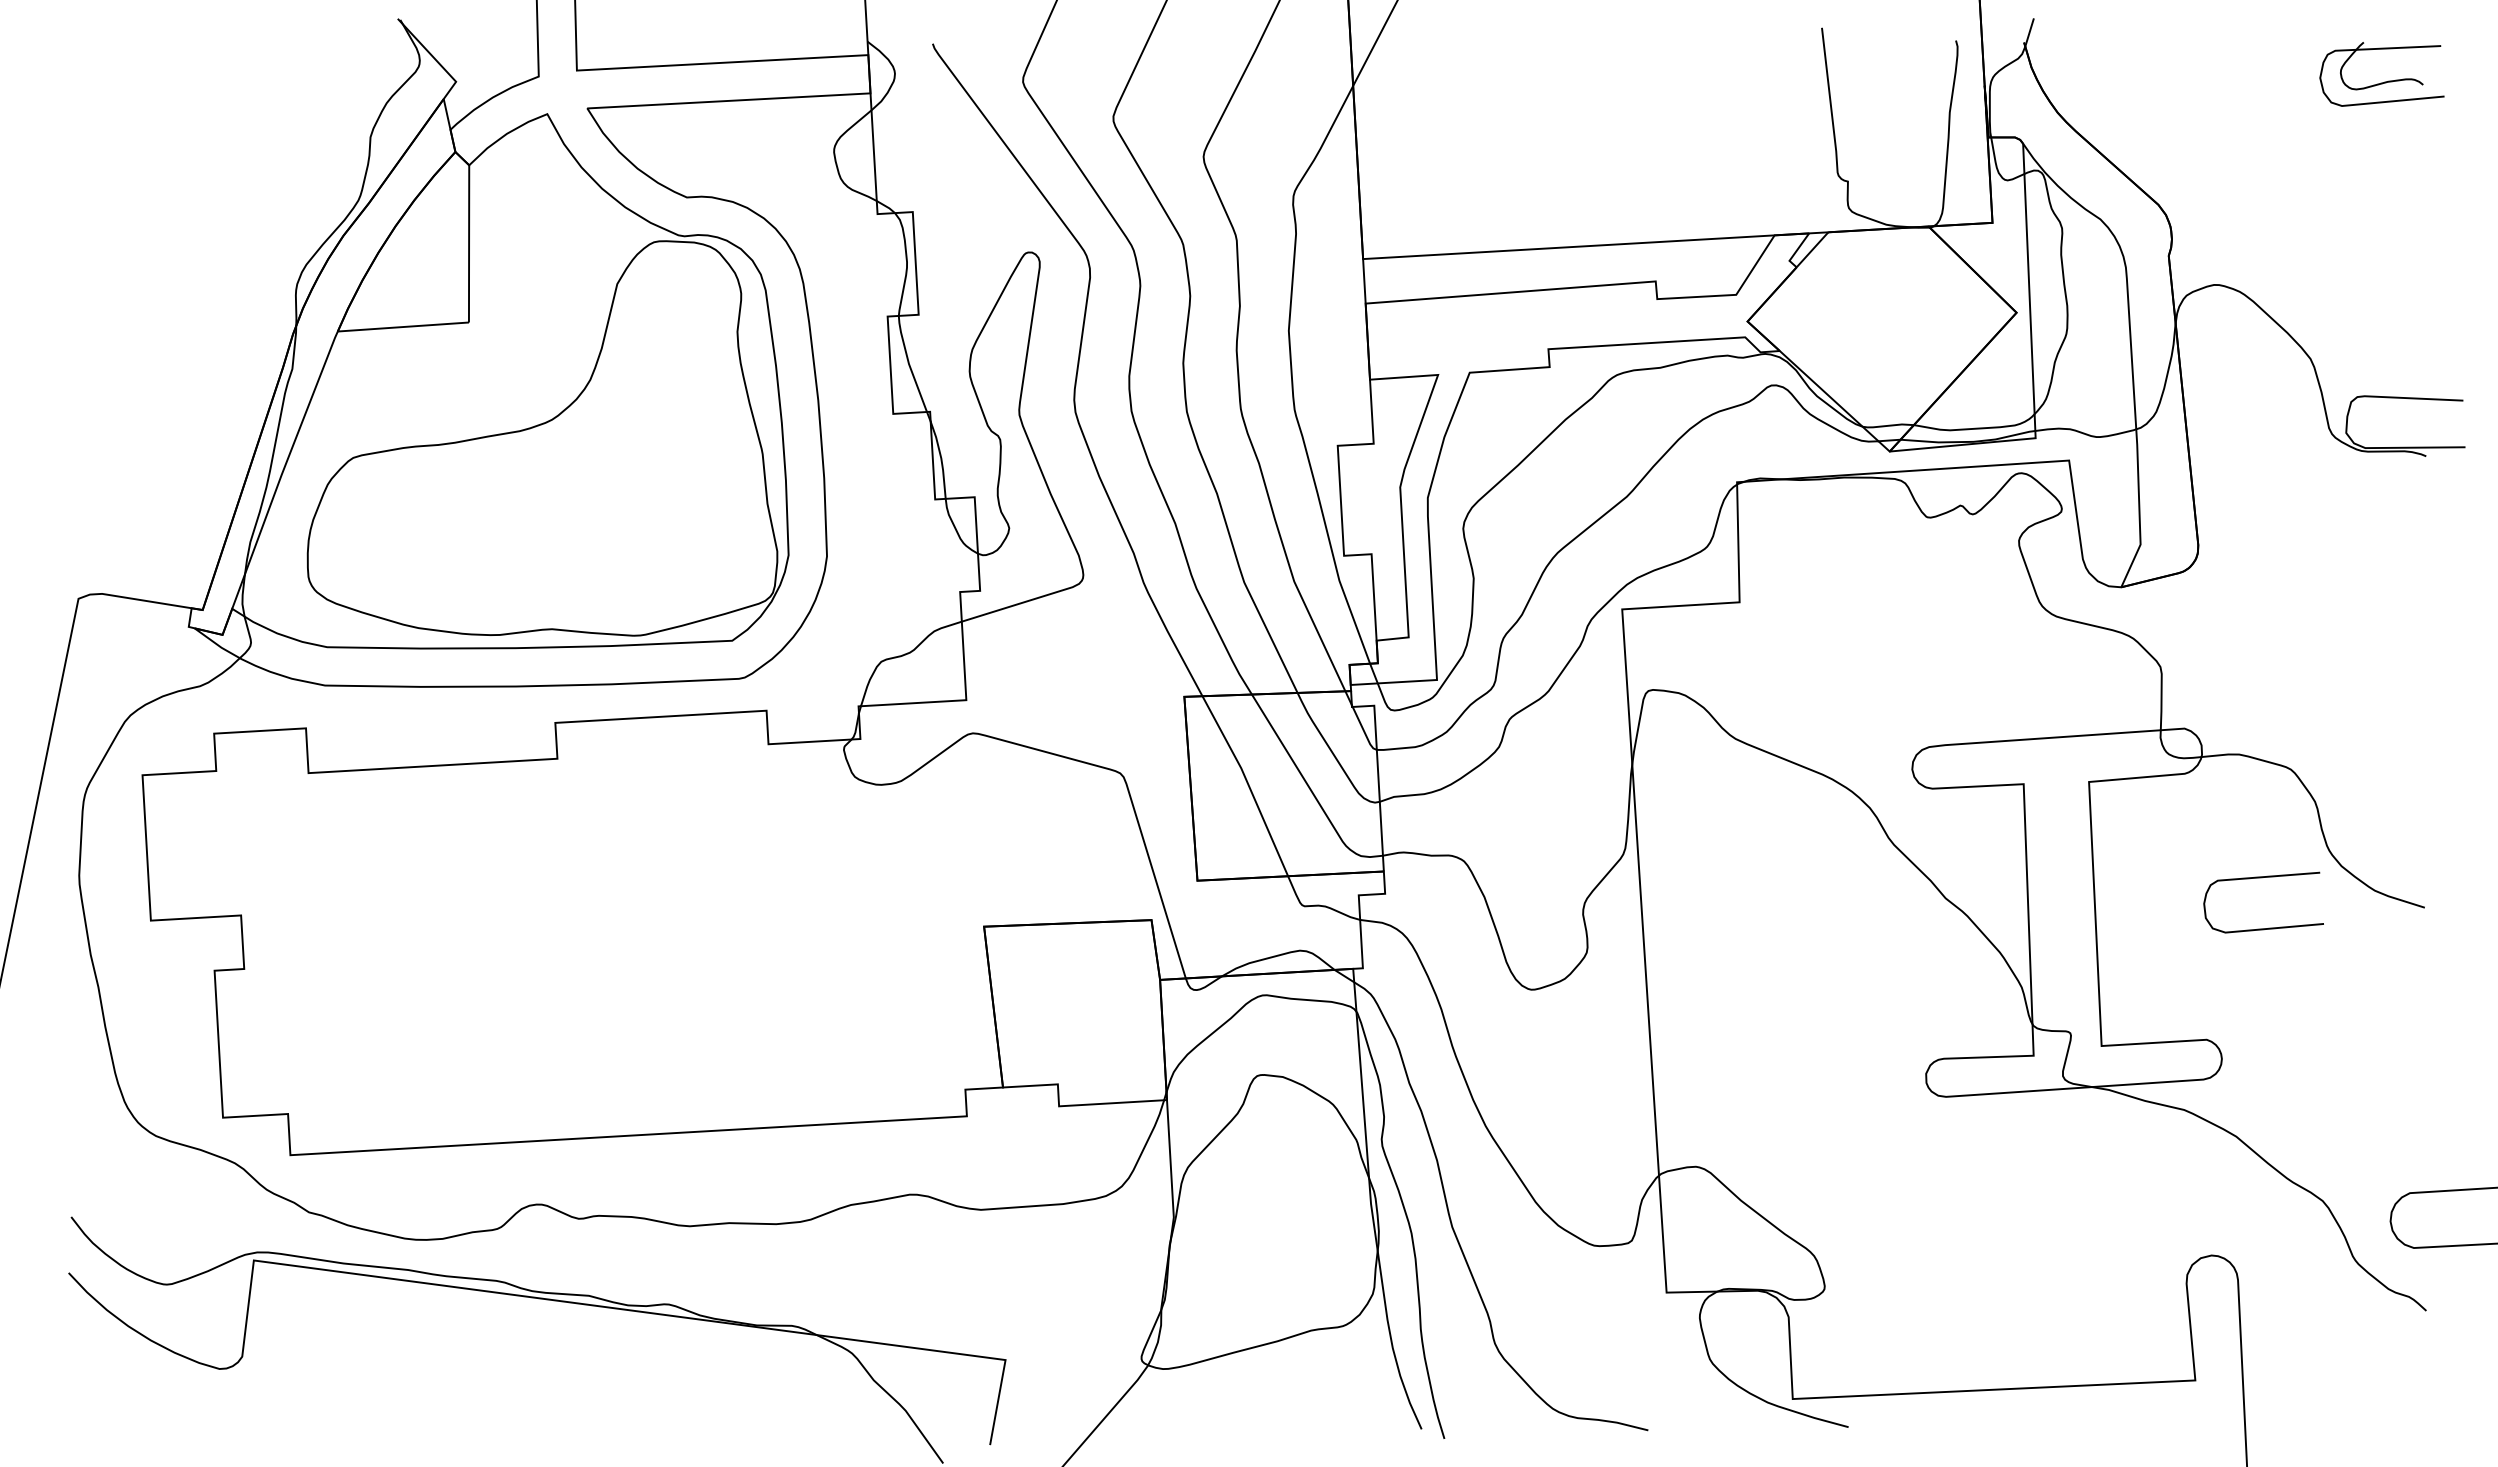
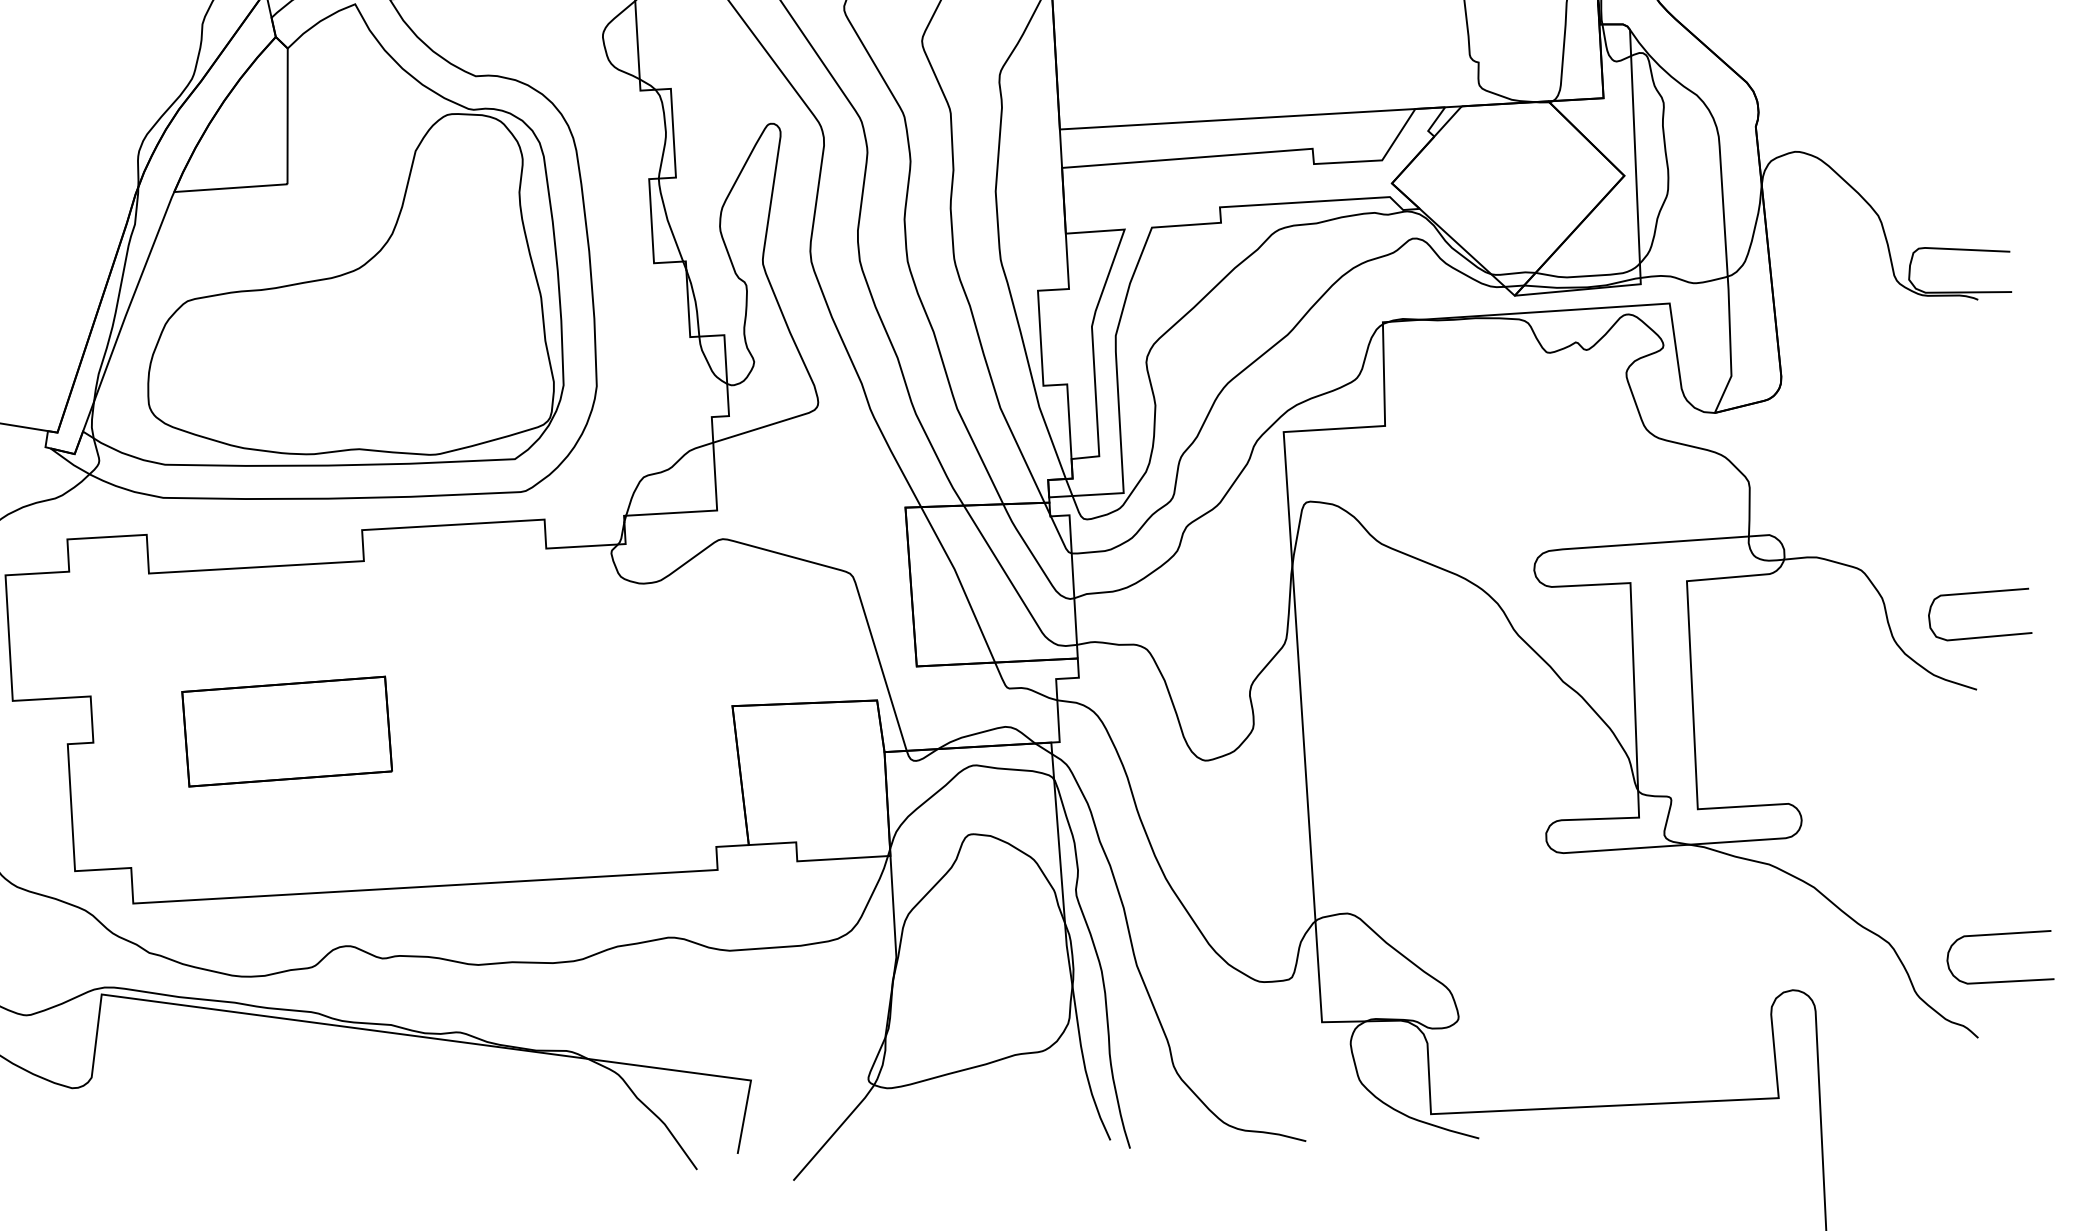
curve: (2262, 878) -> (1979, 593), moved
part: (468, 955) -> (287, 731), added

